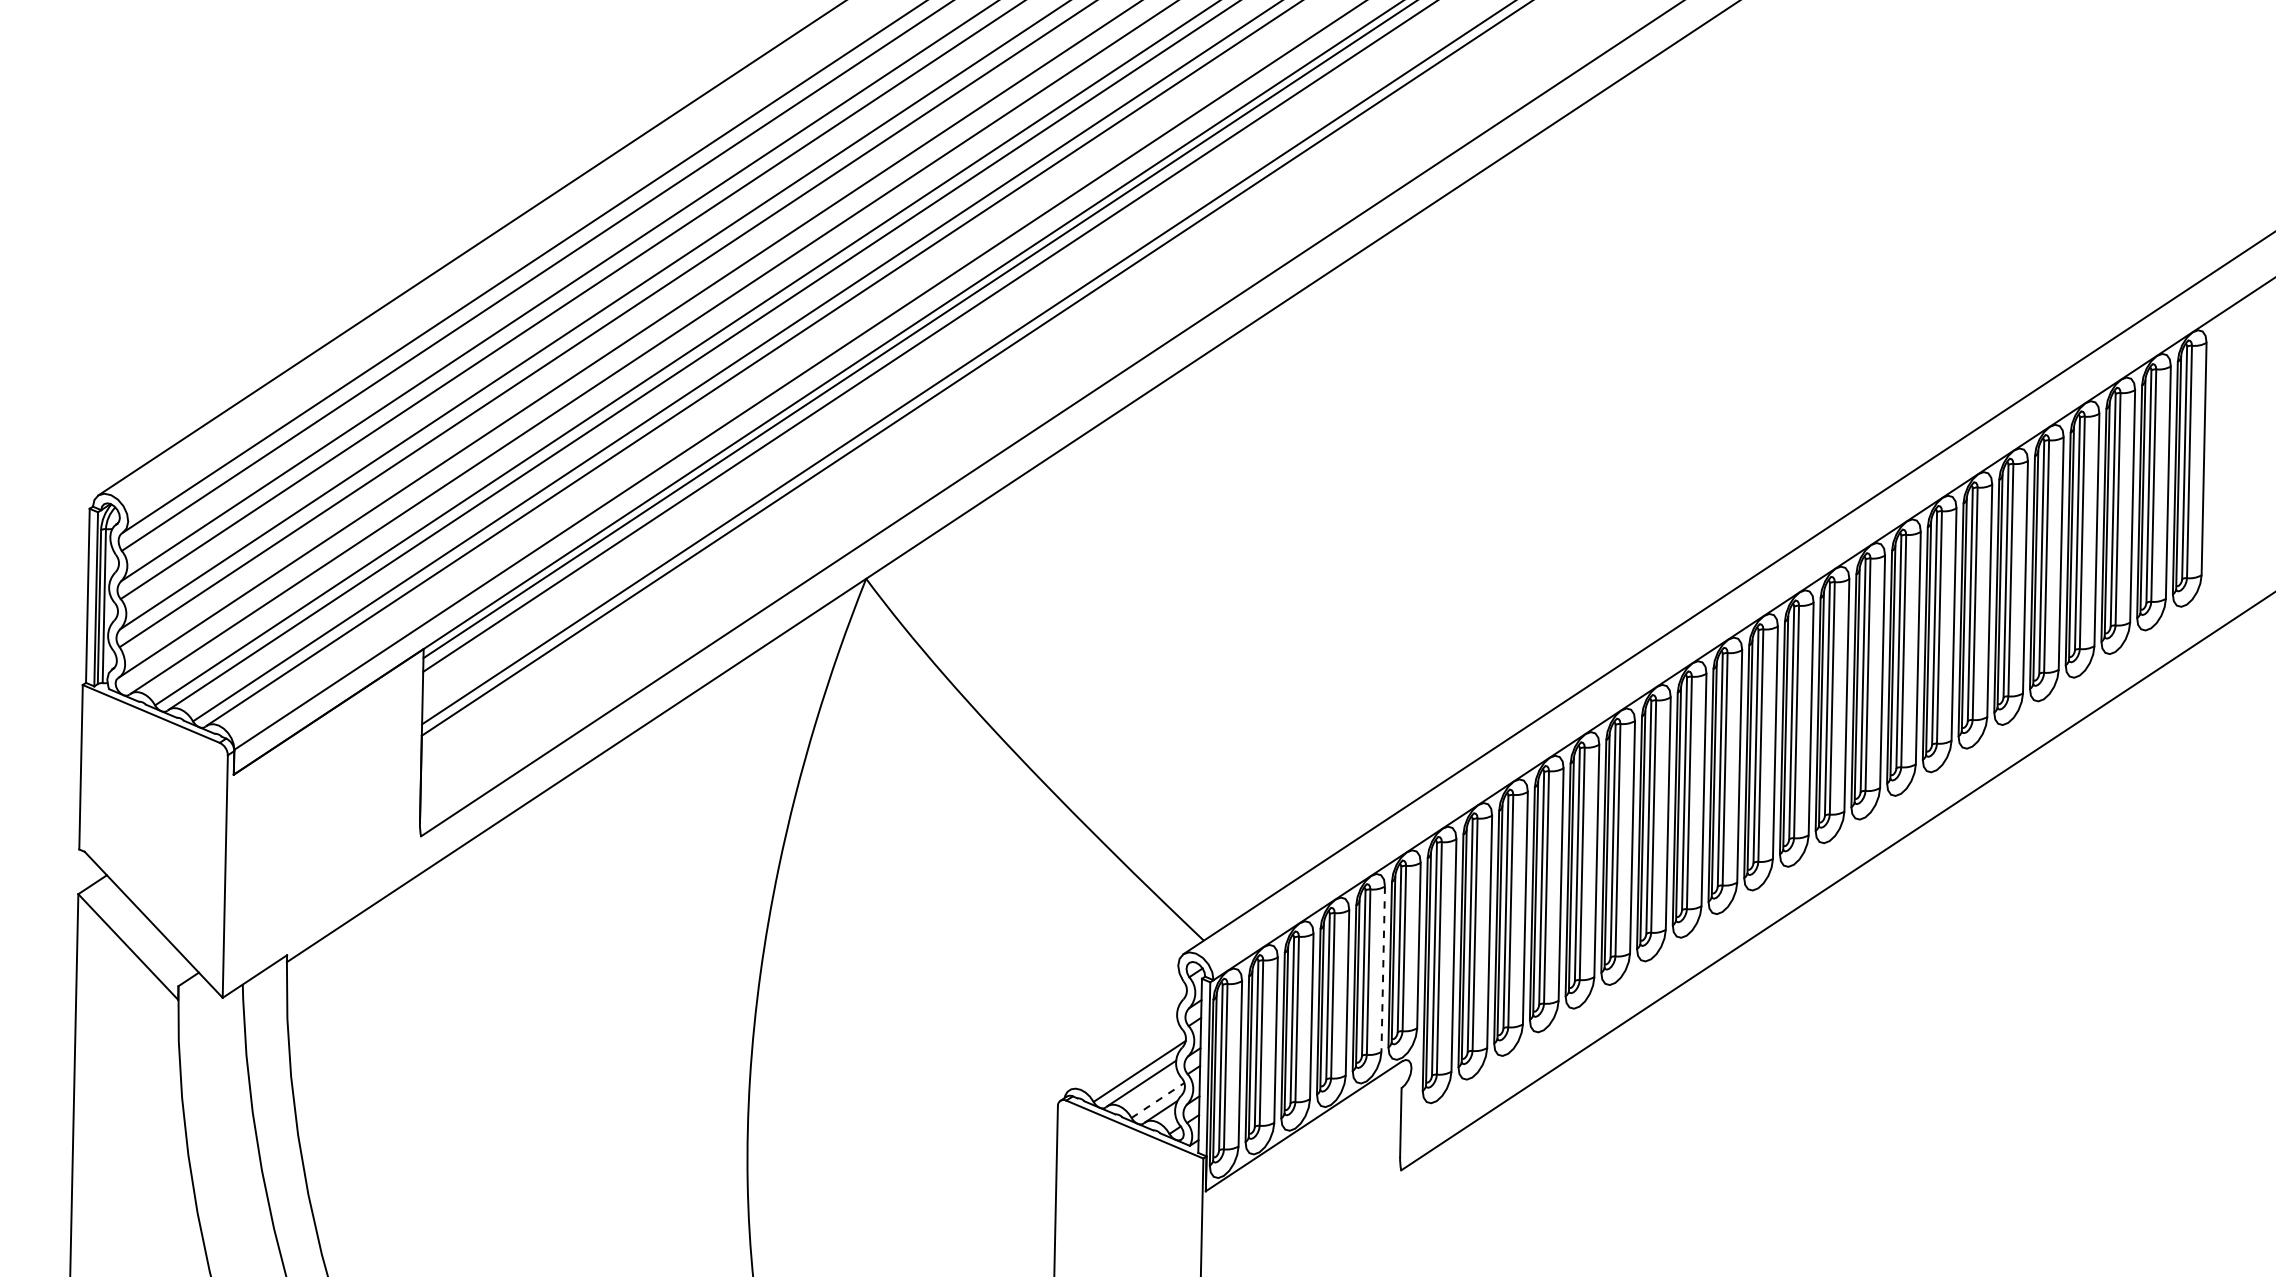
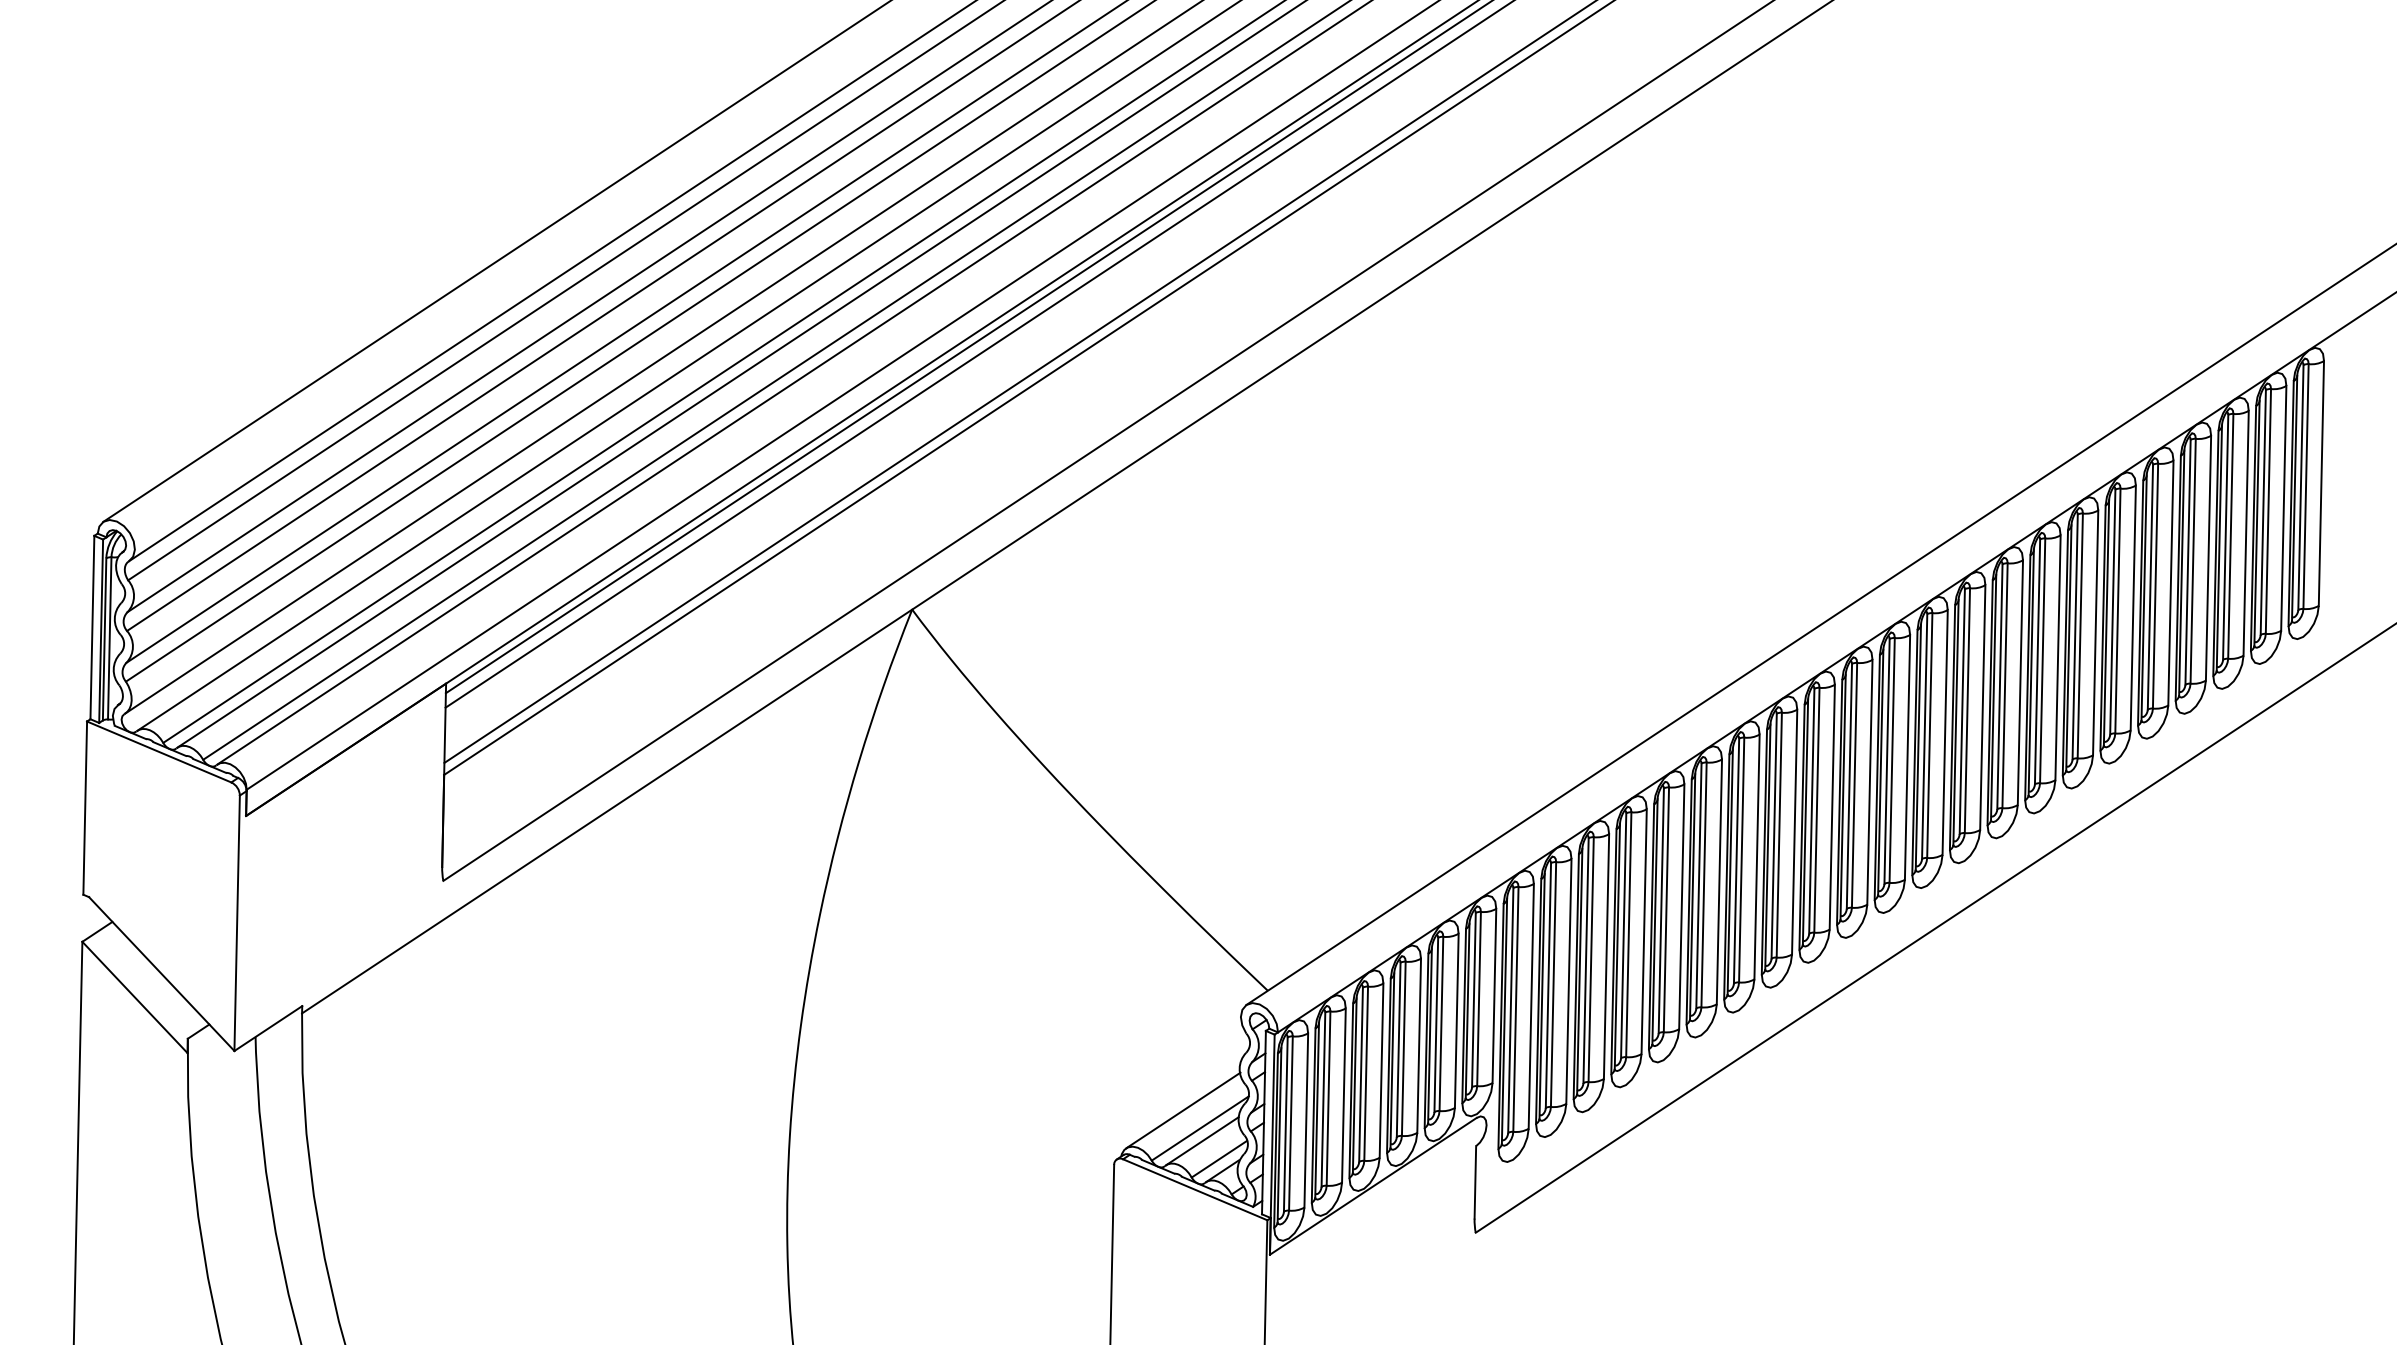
line: (1382, 969) -> (1456, 1021), dashed -> solid
line: (1123, 1054) -> (1183, 1110), added
line: (1157, 1099) -> (1219, 1158), dashed -> solid

